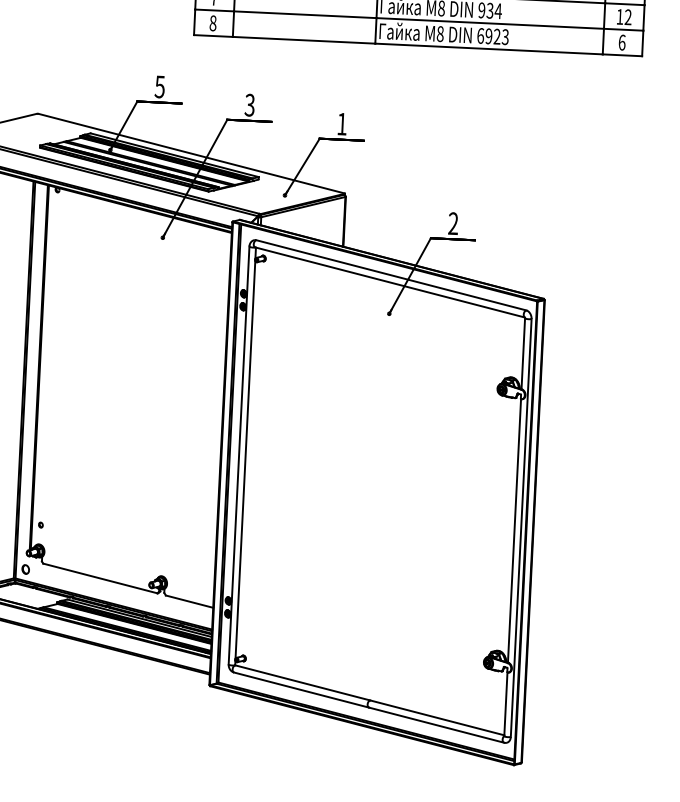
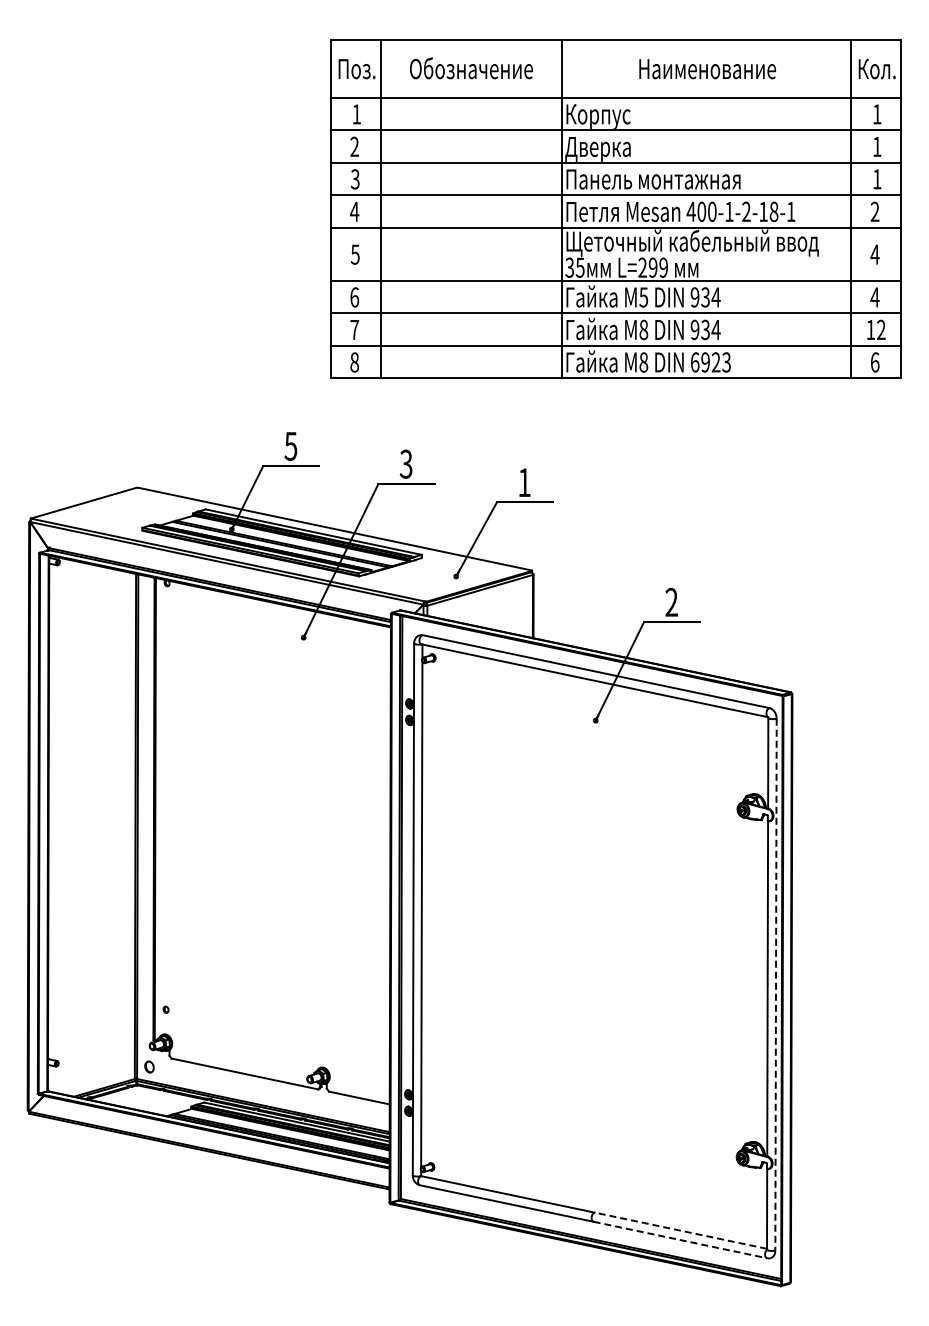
line: (521, 527) -> (776, 984), solid -> dashed
line: (437, 717) -> (680, 1230), solid -> dashed
line: (436, 725) -> (680, 1240), solid -> dashed

